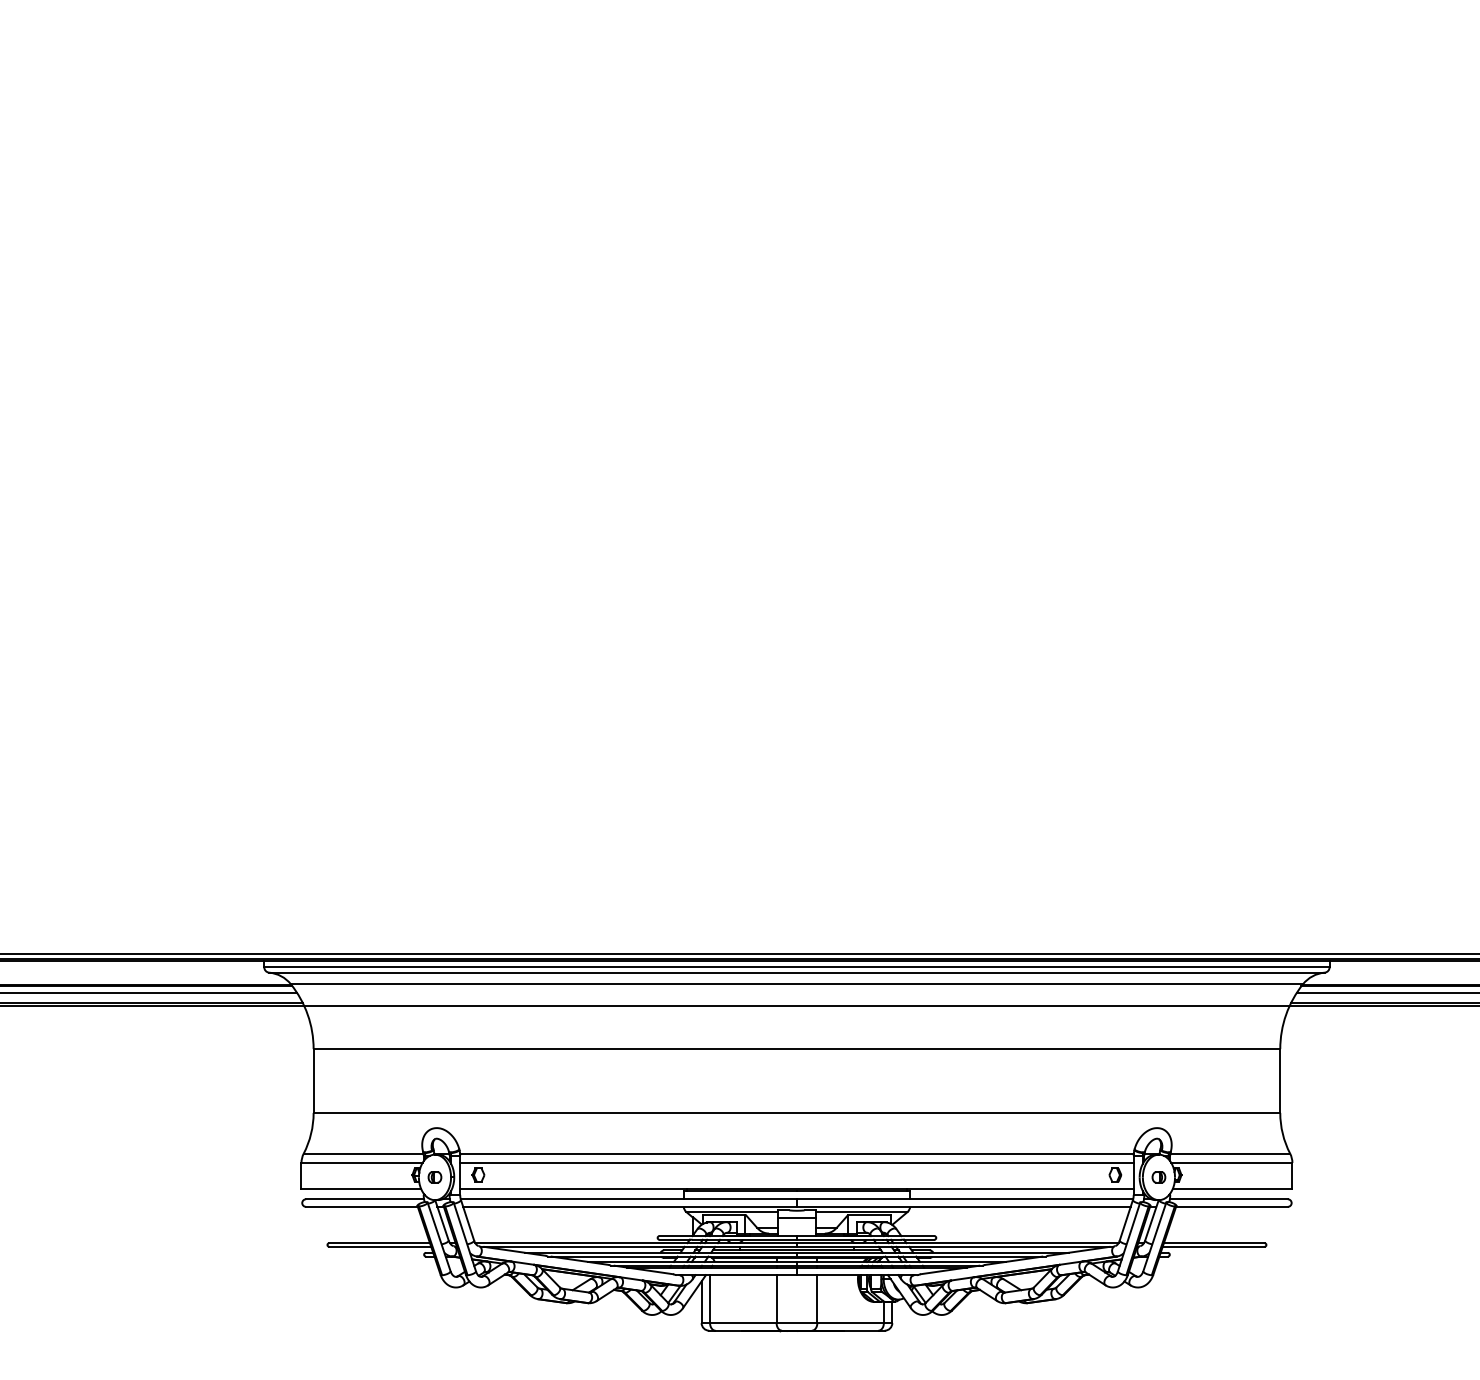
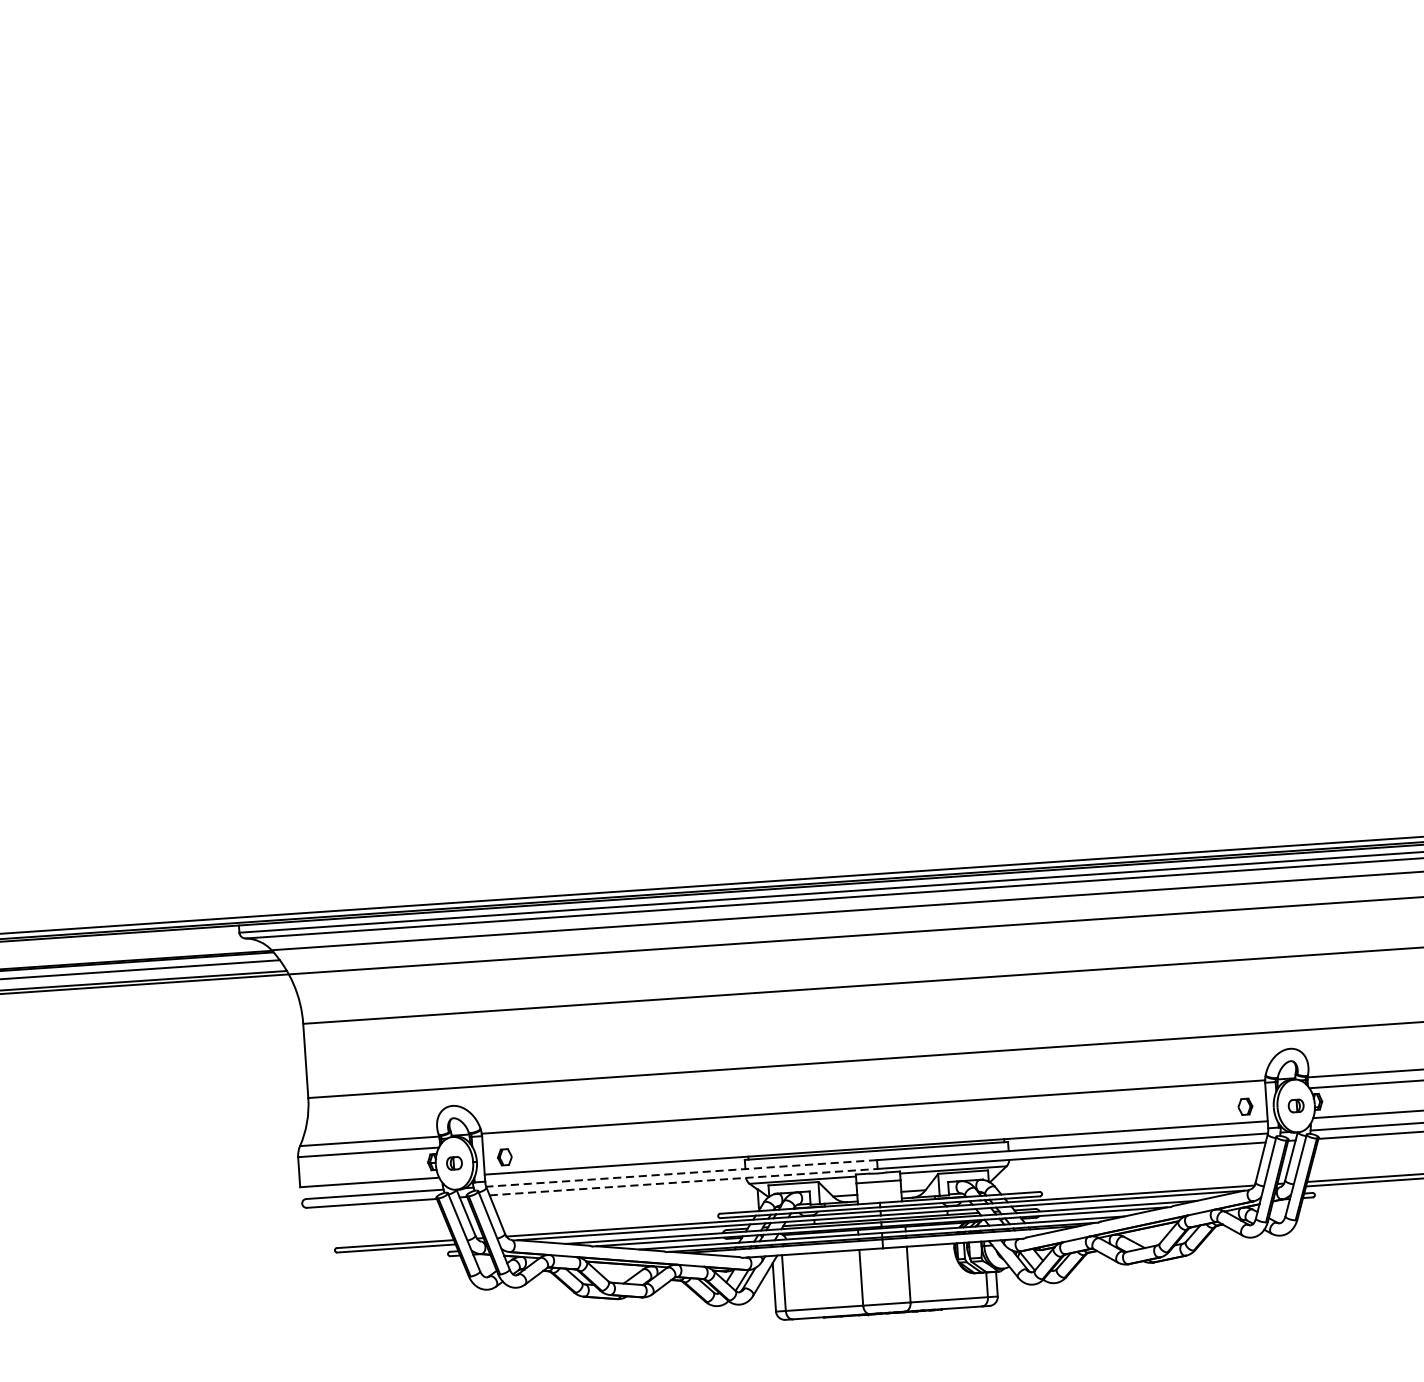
line: (796, 1162) -> (873, 1117), removed
line: (628, 1199) -> (681, 1173), solid -> dashed
line: (630, 1206) -> (684, 1181), solid -> dashed

